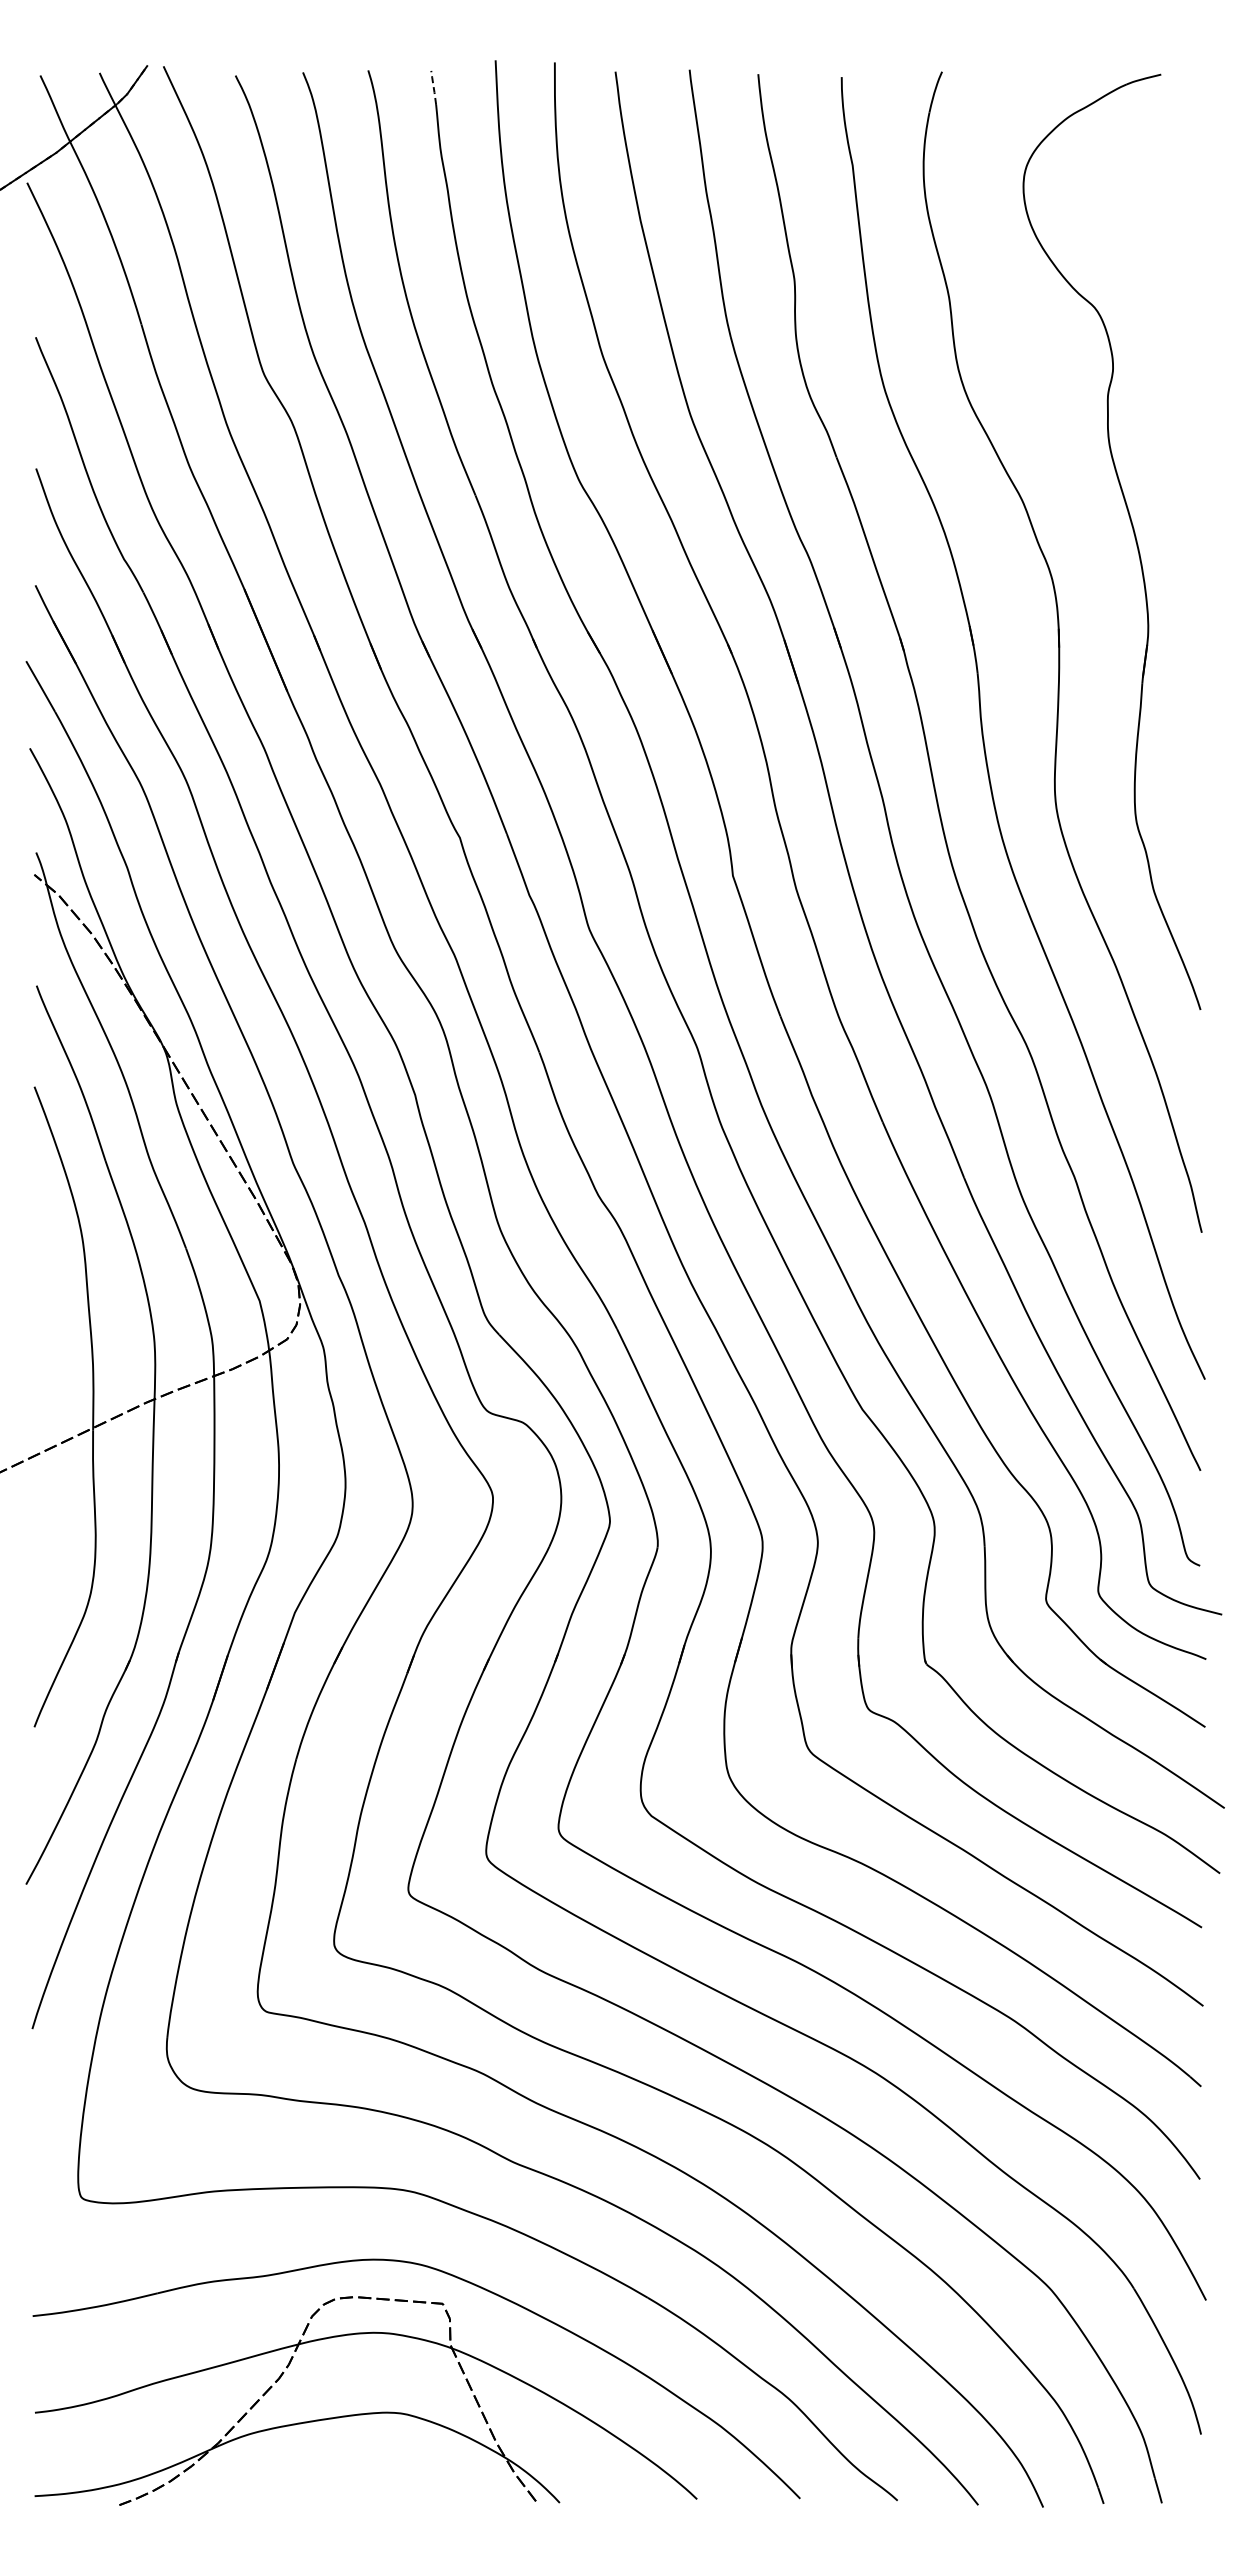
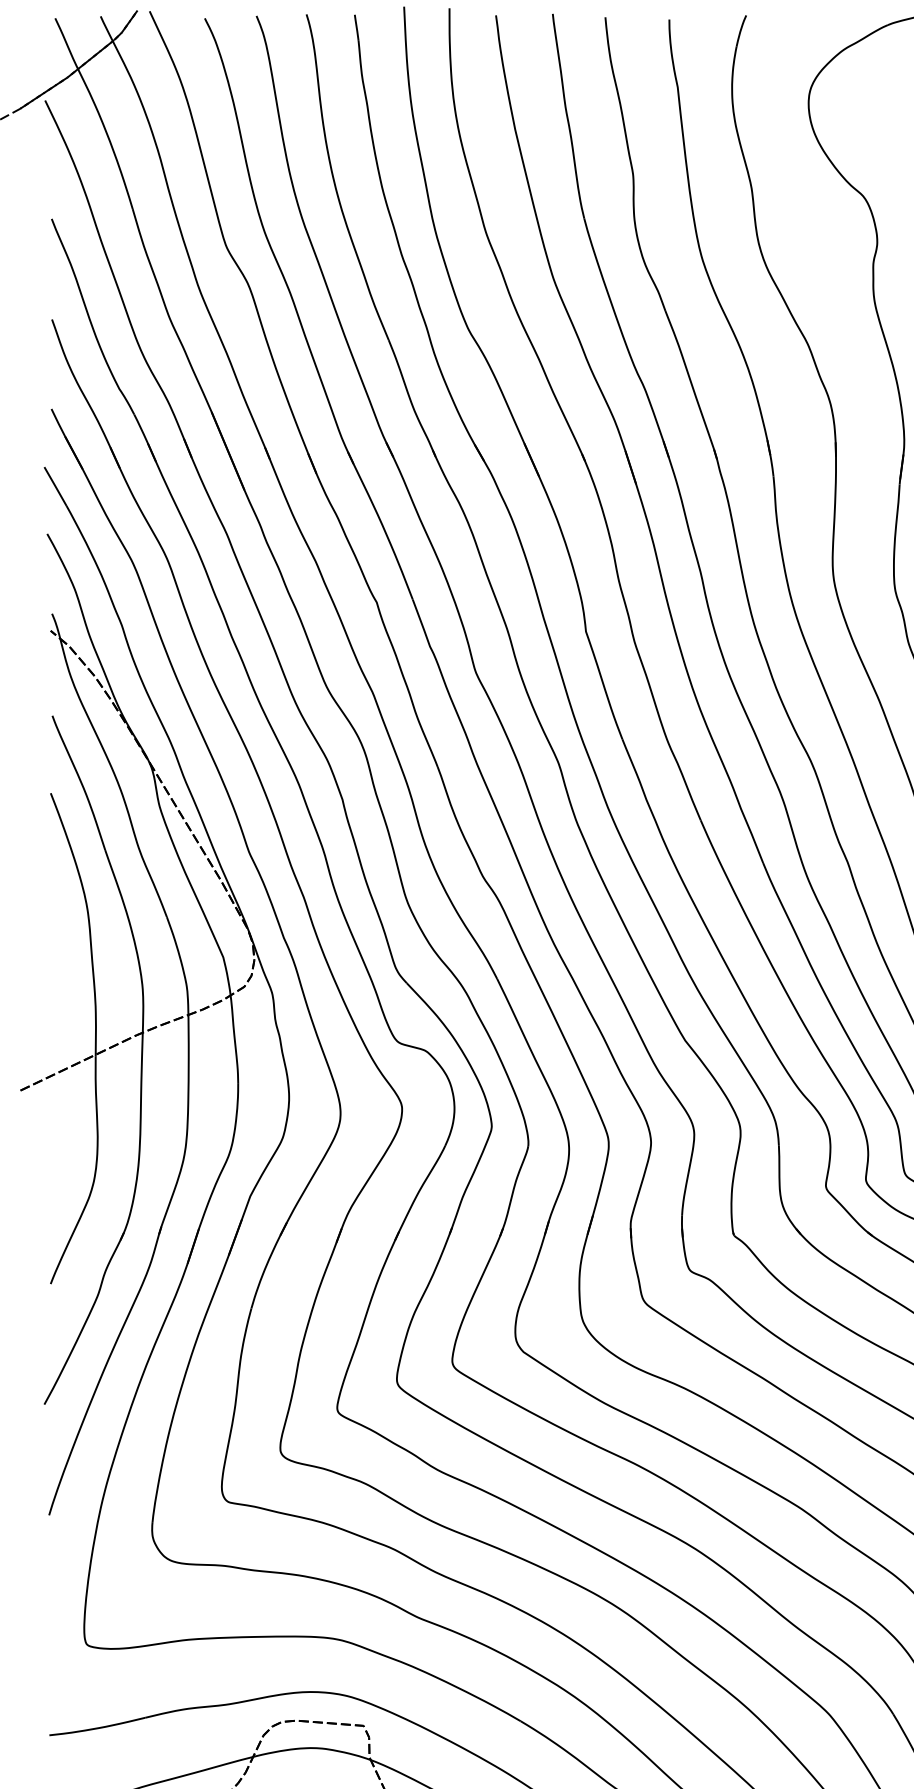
line: (433, 87) -> (356, 27), dashed -> solid

